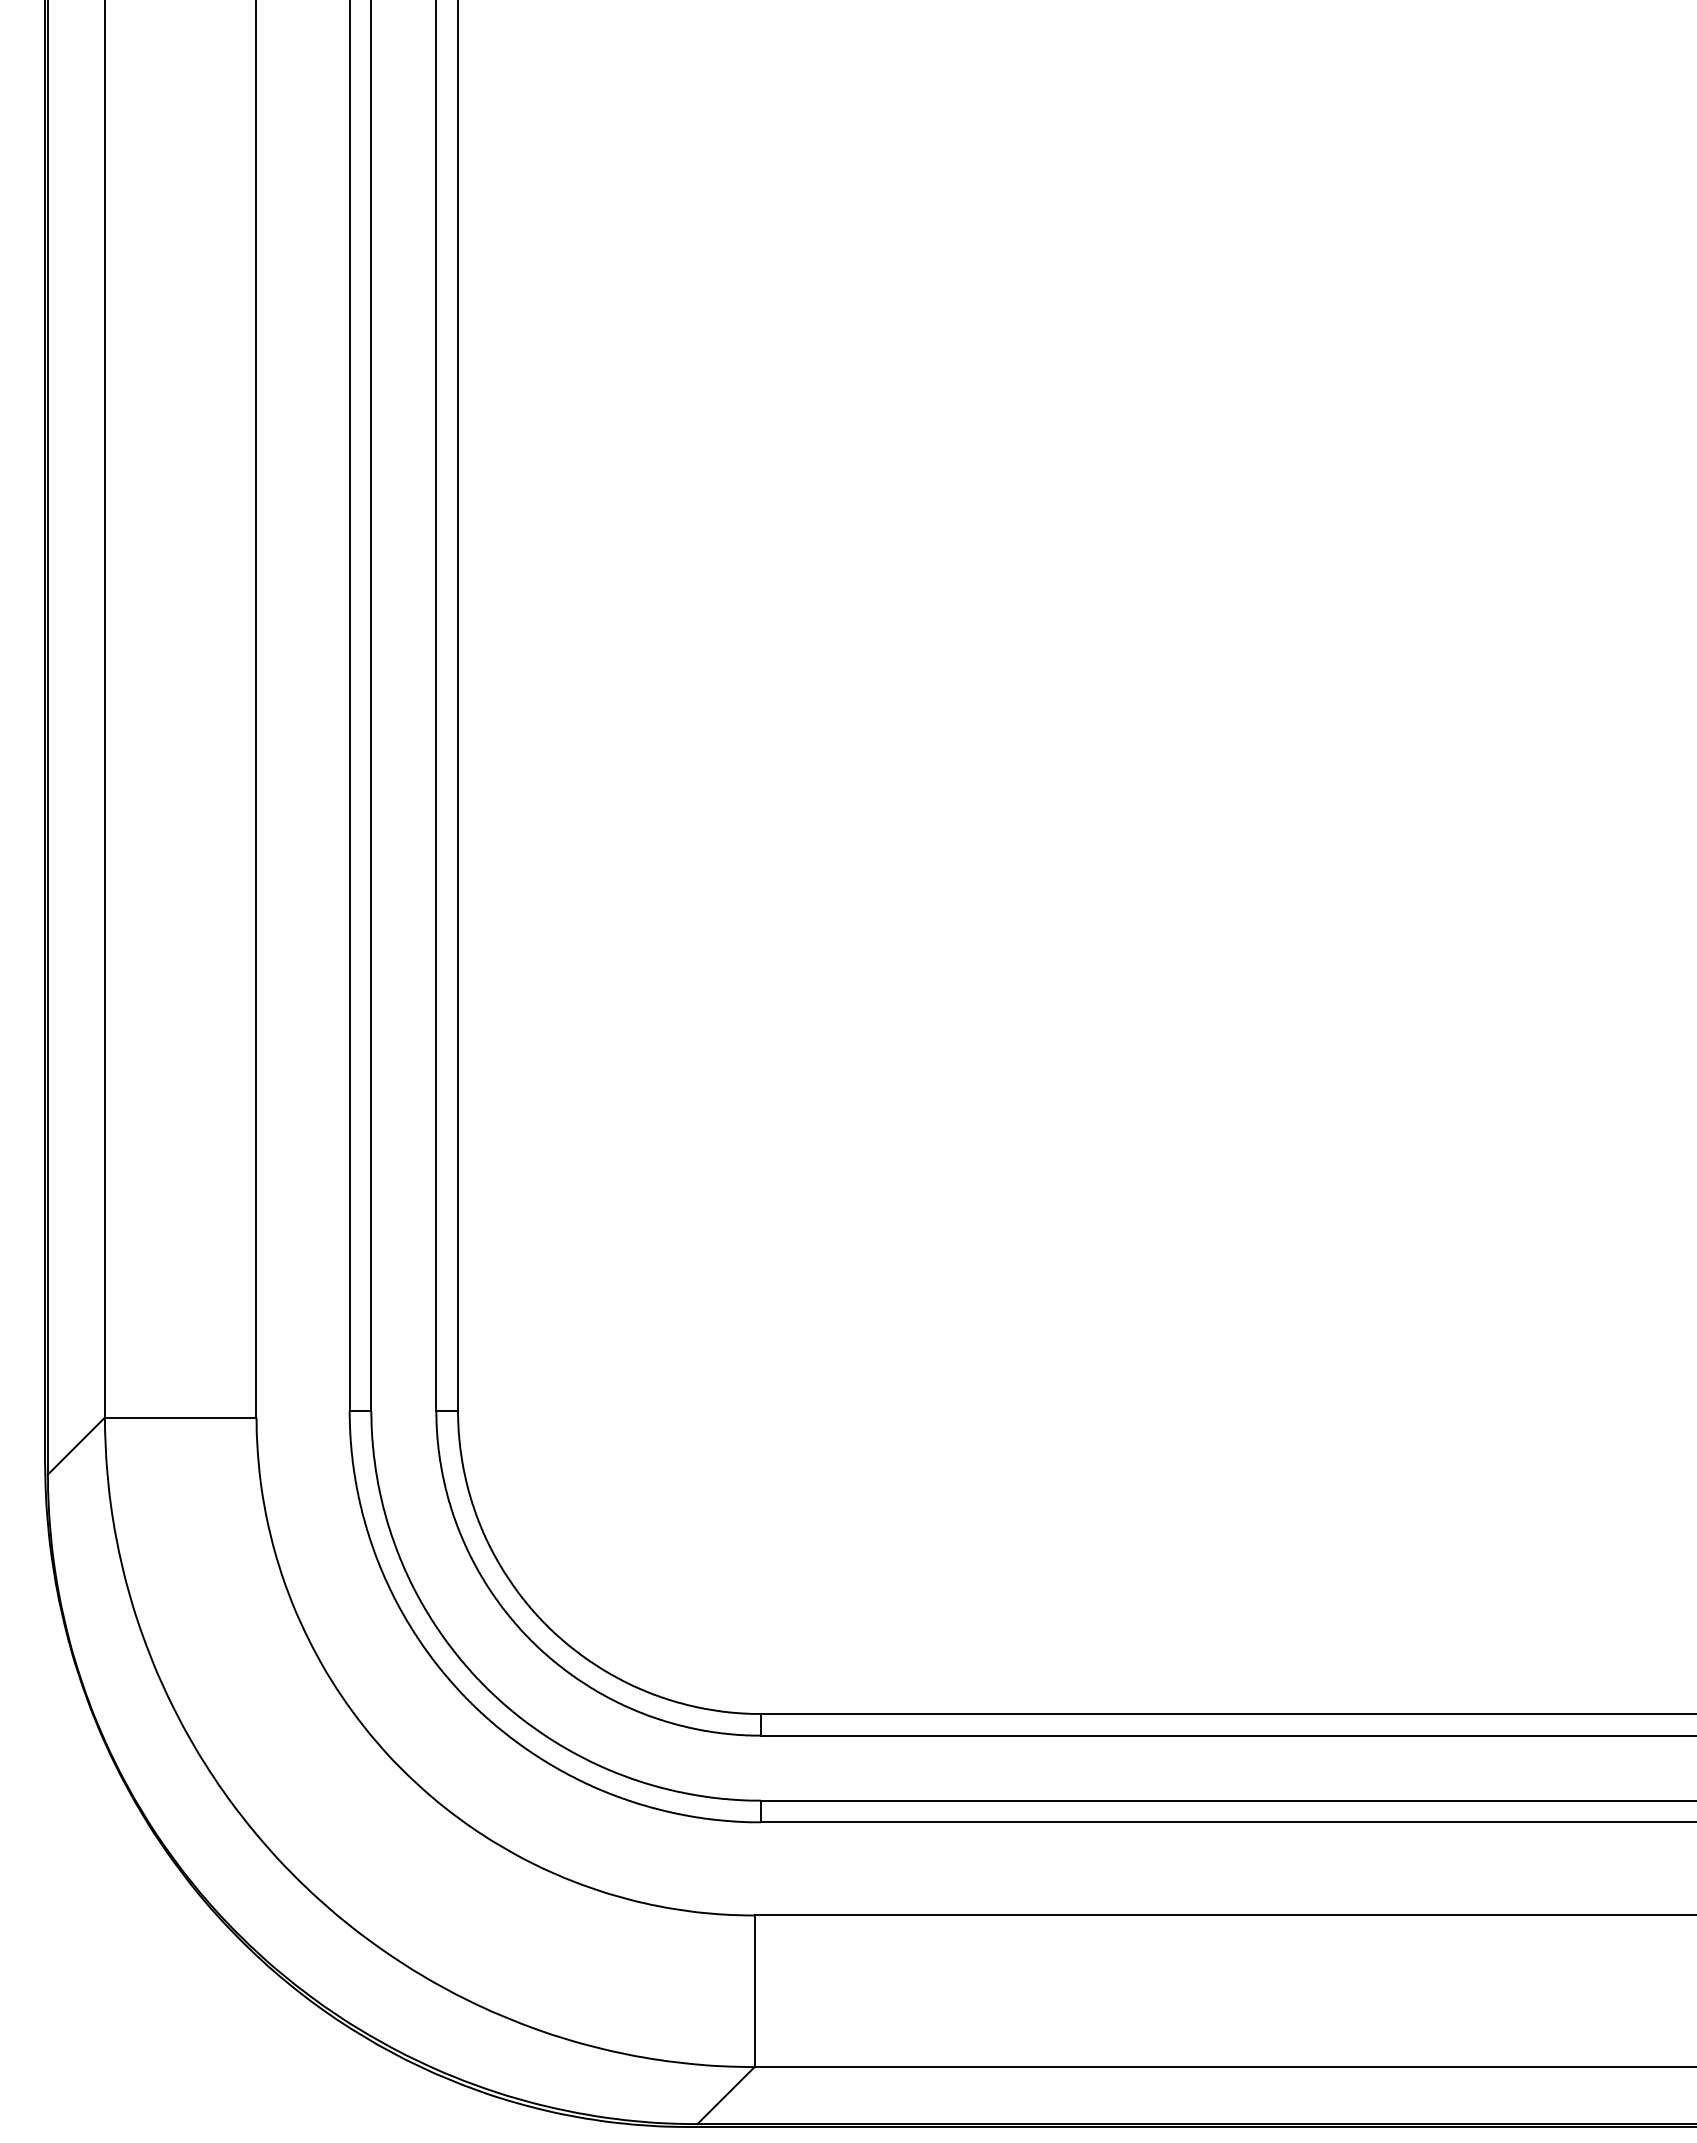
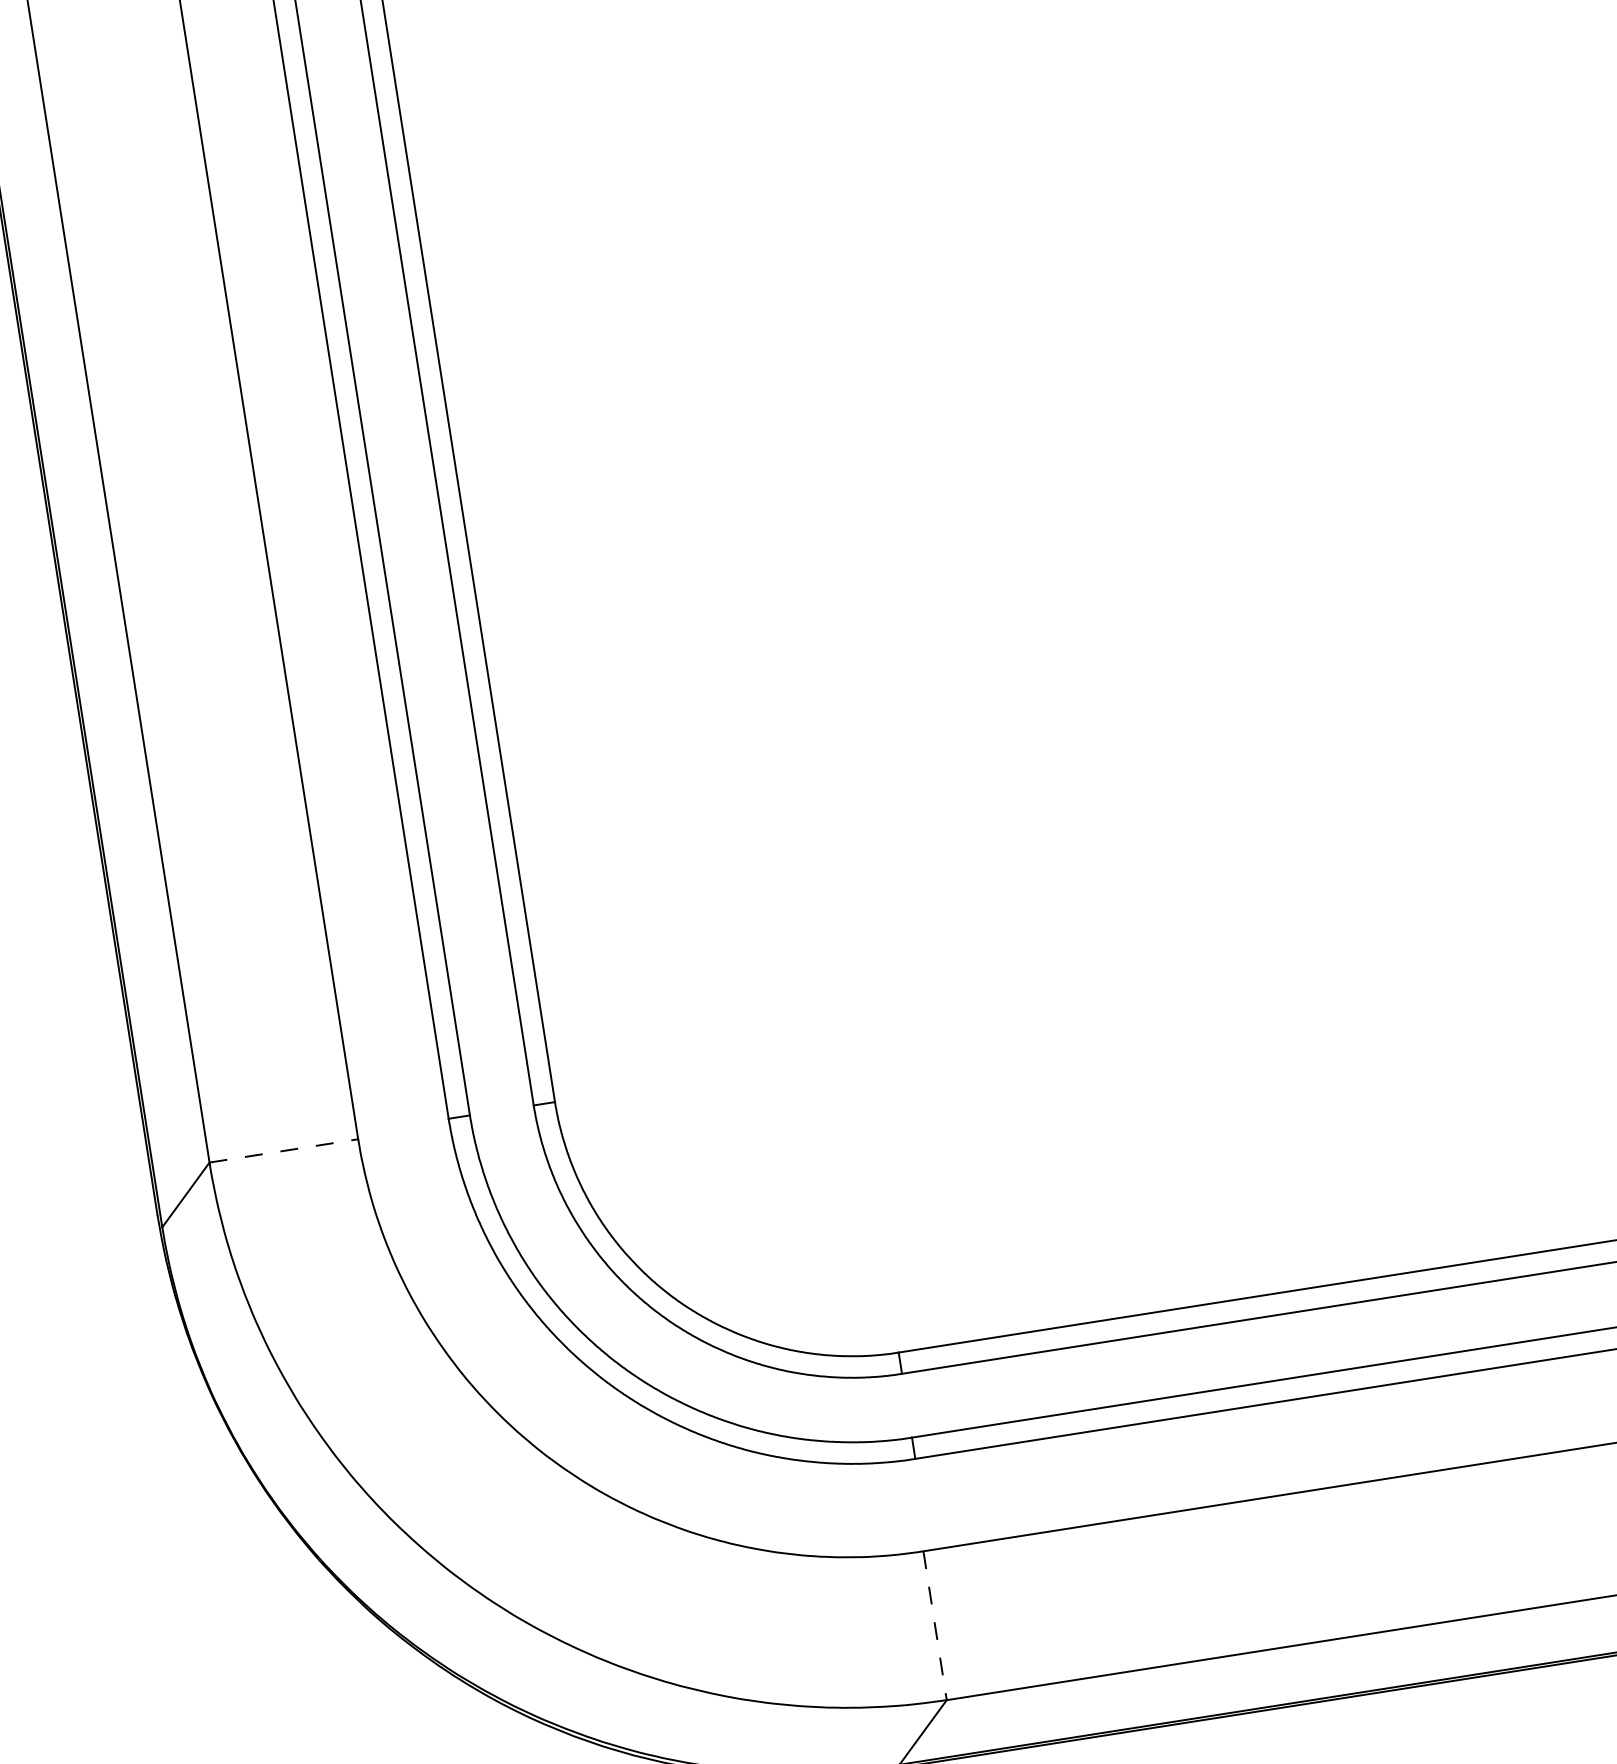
line: (180, 1417) -> (283, 1150), solid -> dashed
line: (754, 1991) -> (935, 1625), solid -> dashed

